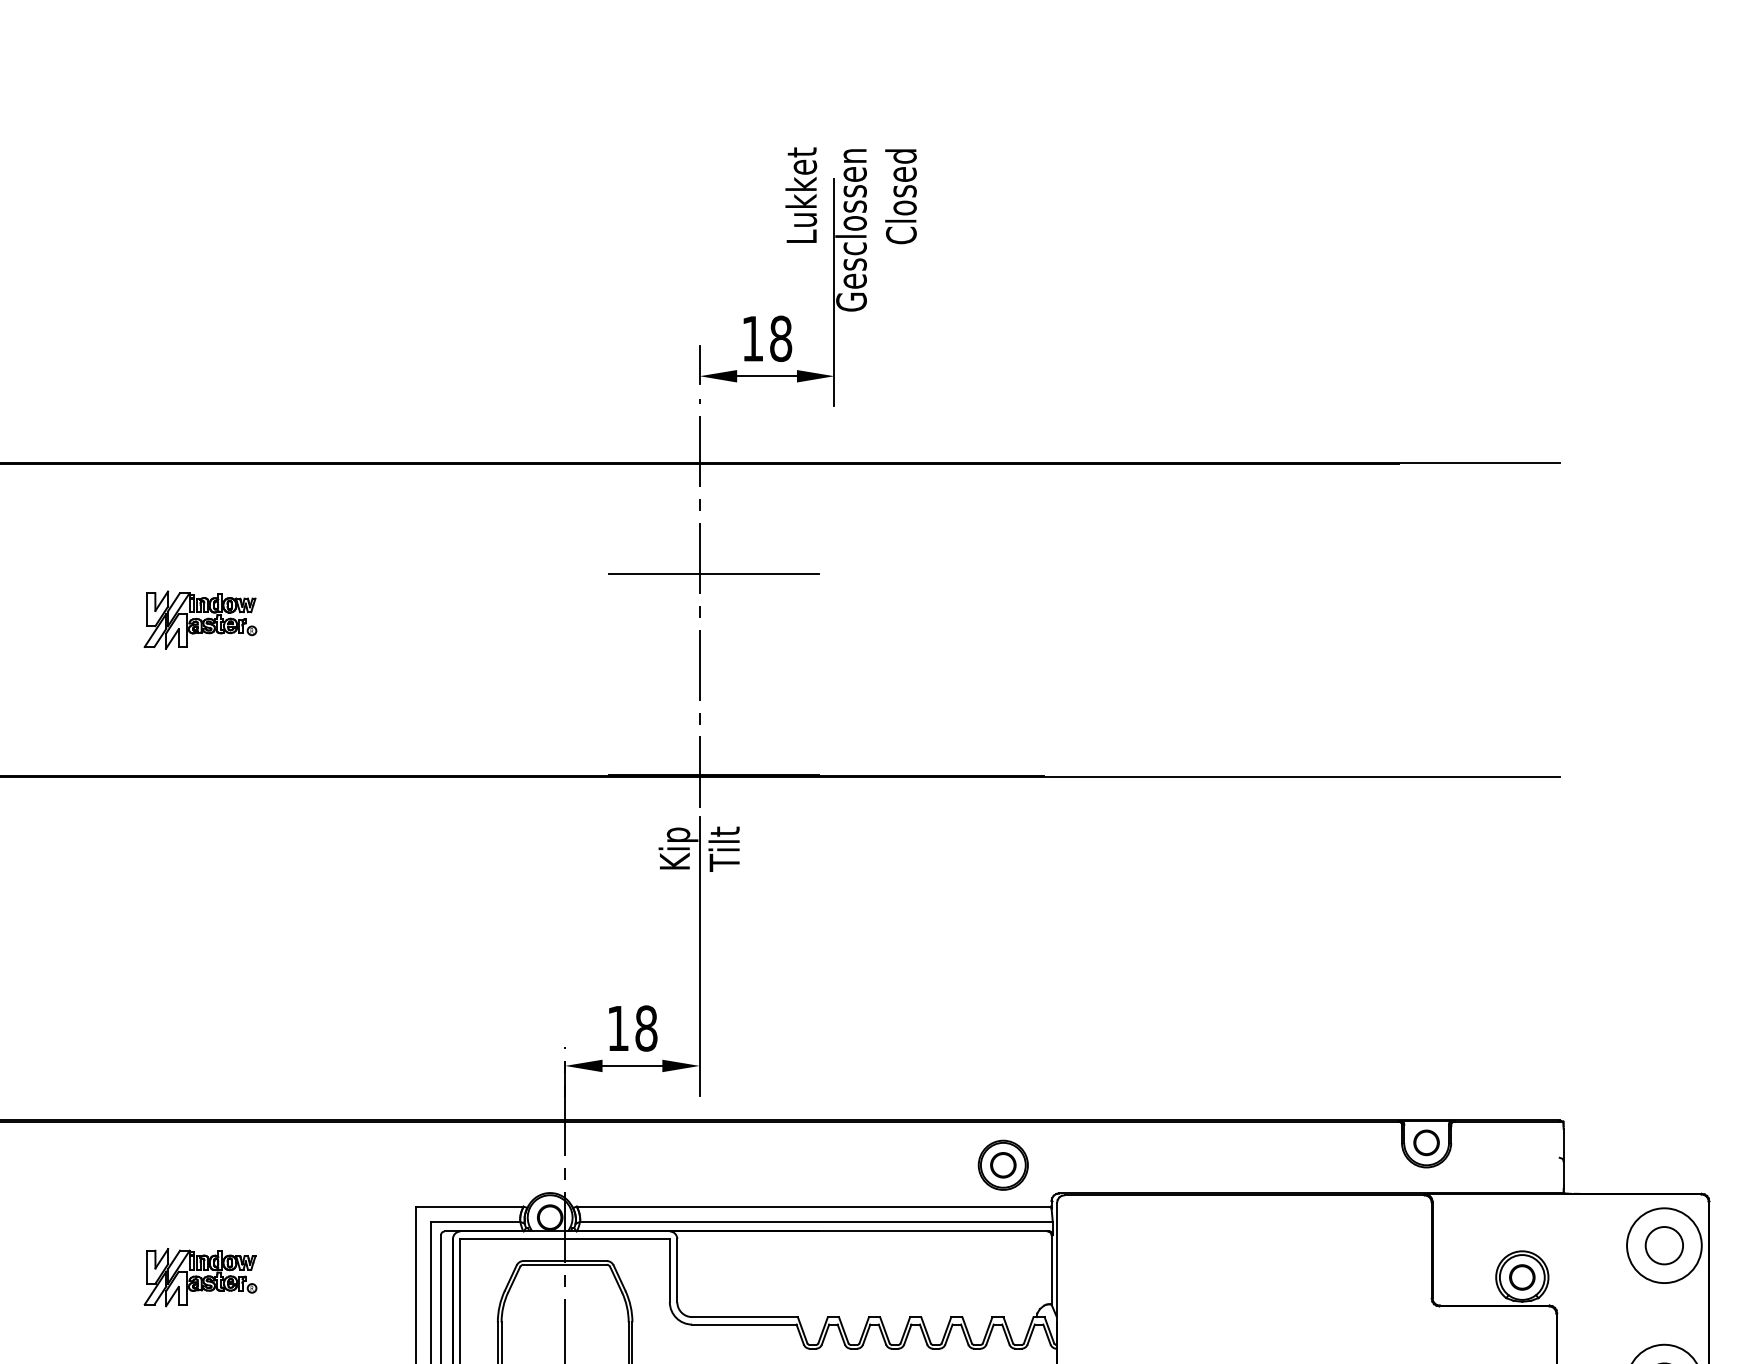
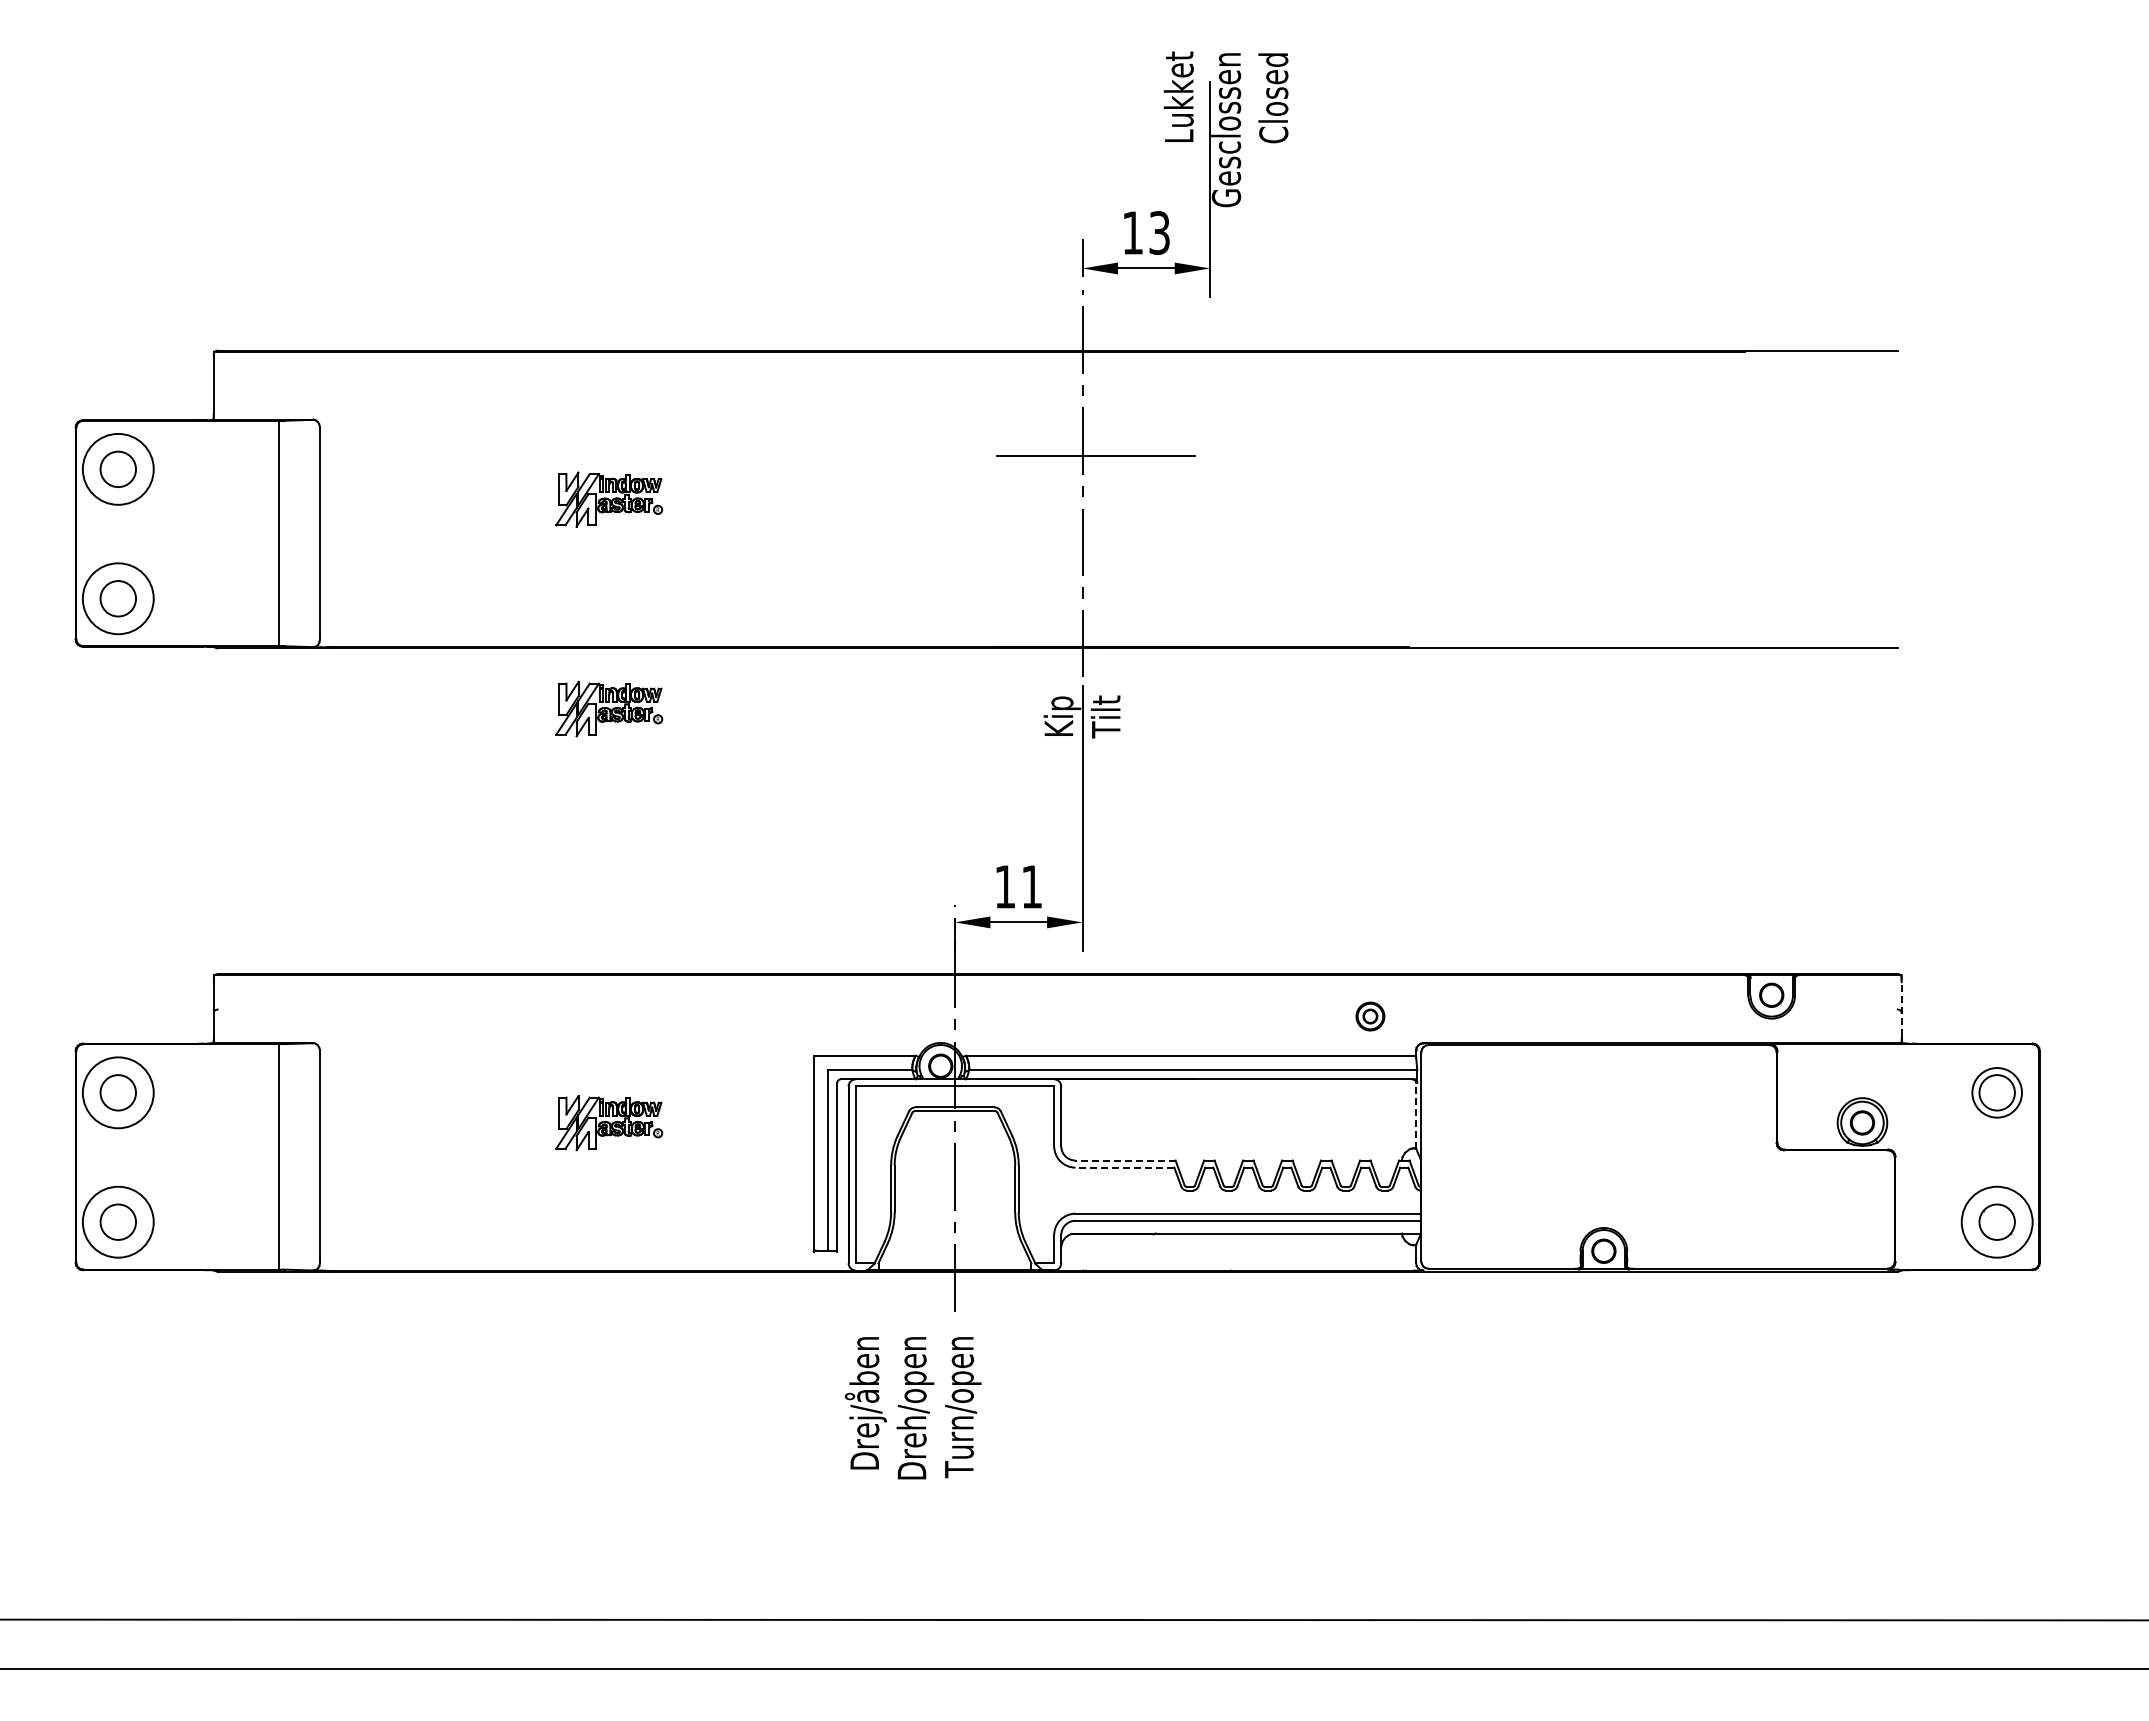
text: (780, 338) -> (1159, 232), 18 -> 13
part: (200, 841) -> (609, 709), added
text: (645, 1028) -> (1031, 886), 18 -> 11
line: (1563, 1157) -> (1901, 1009), solid -> dashed
part: (1003, 1165) -> (1370, 1016), size x0.6
circle: (1663, 1245) -> (1996, 1092), size x0.7
line: (1051, 1269) -> (1416, 1115), solid -> dashed
line: (745, 1317) -> (1125, 1160), solid -> dashed
line: (743, 1324) -> (1124, 1167), solid -> dashed

